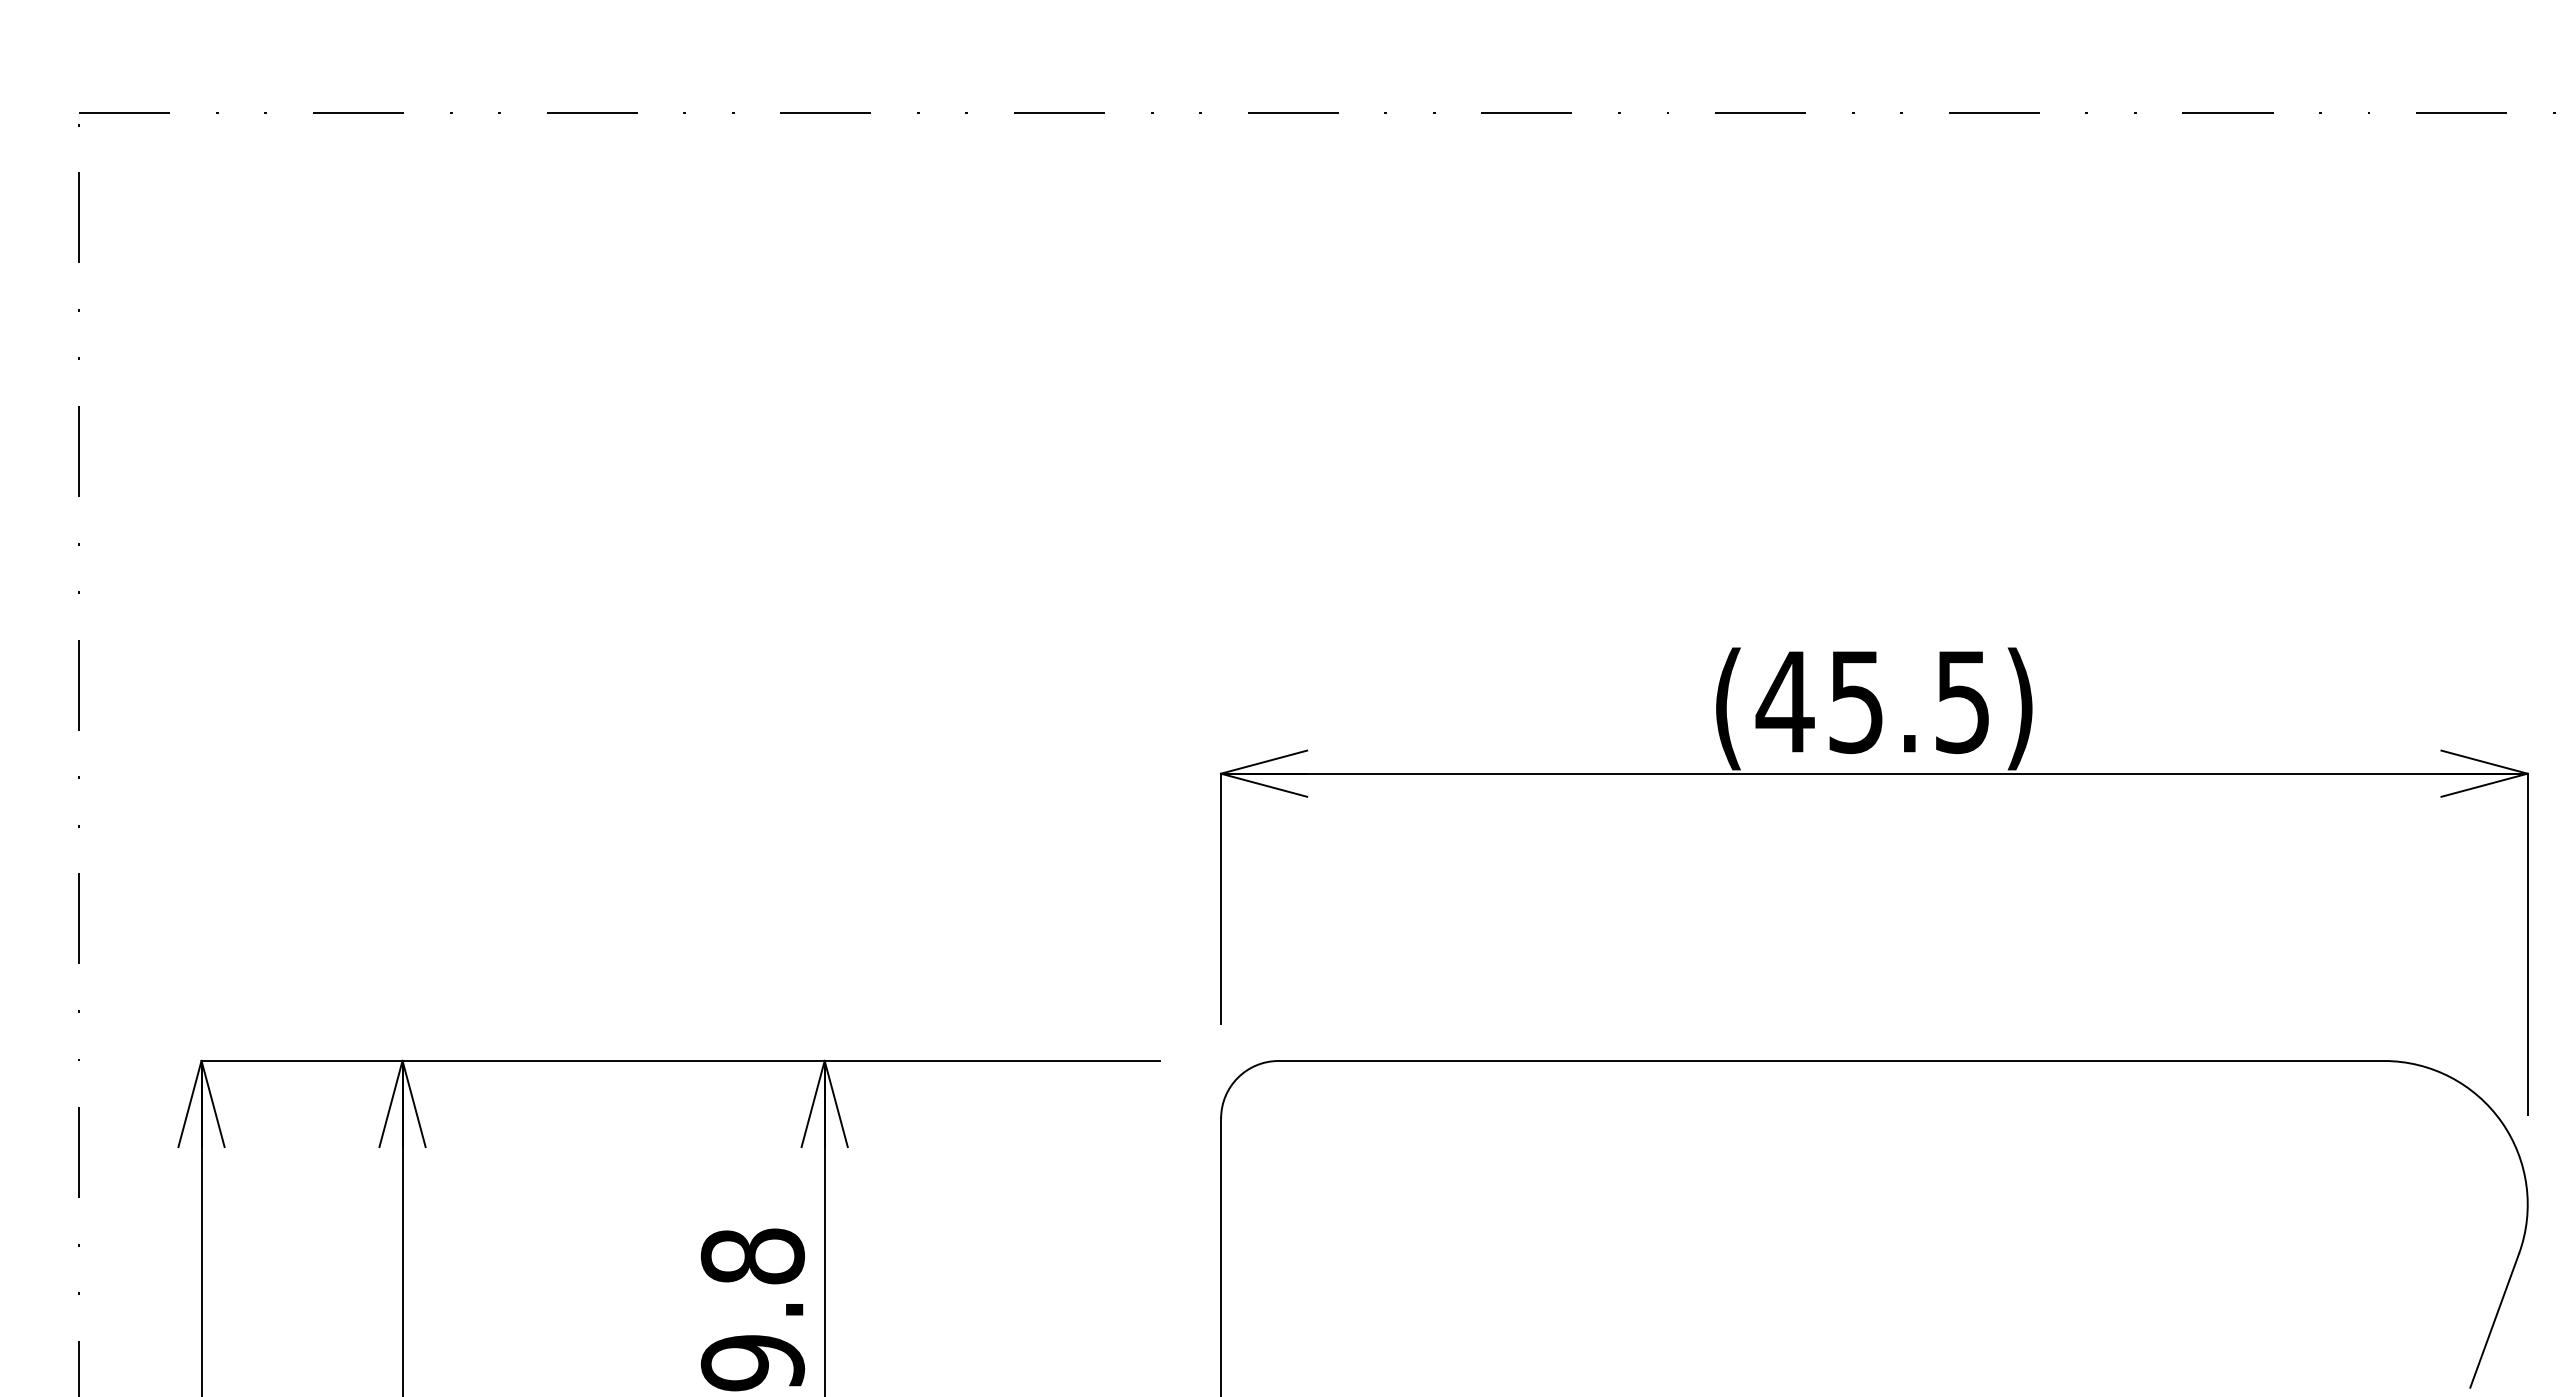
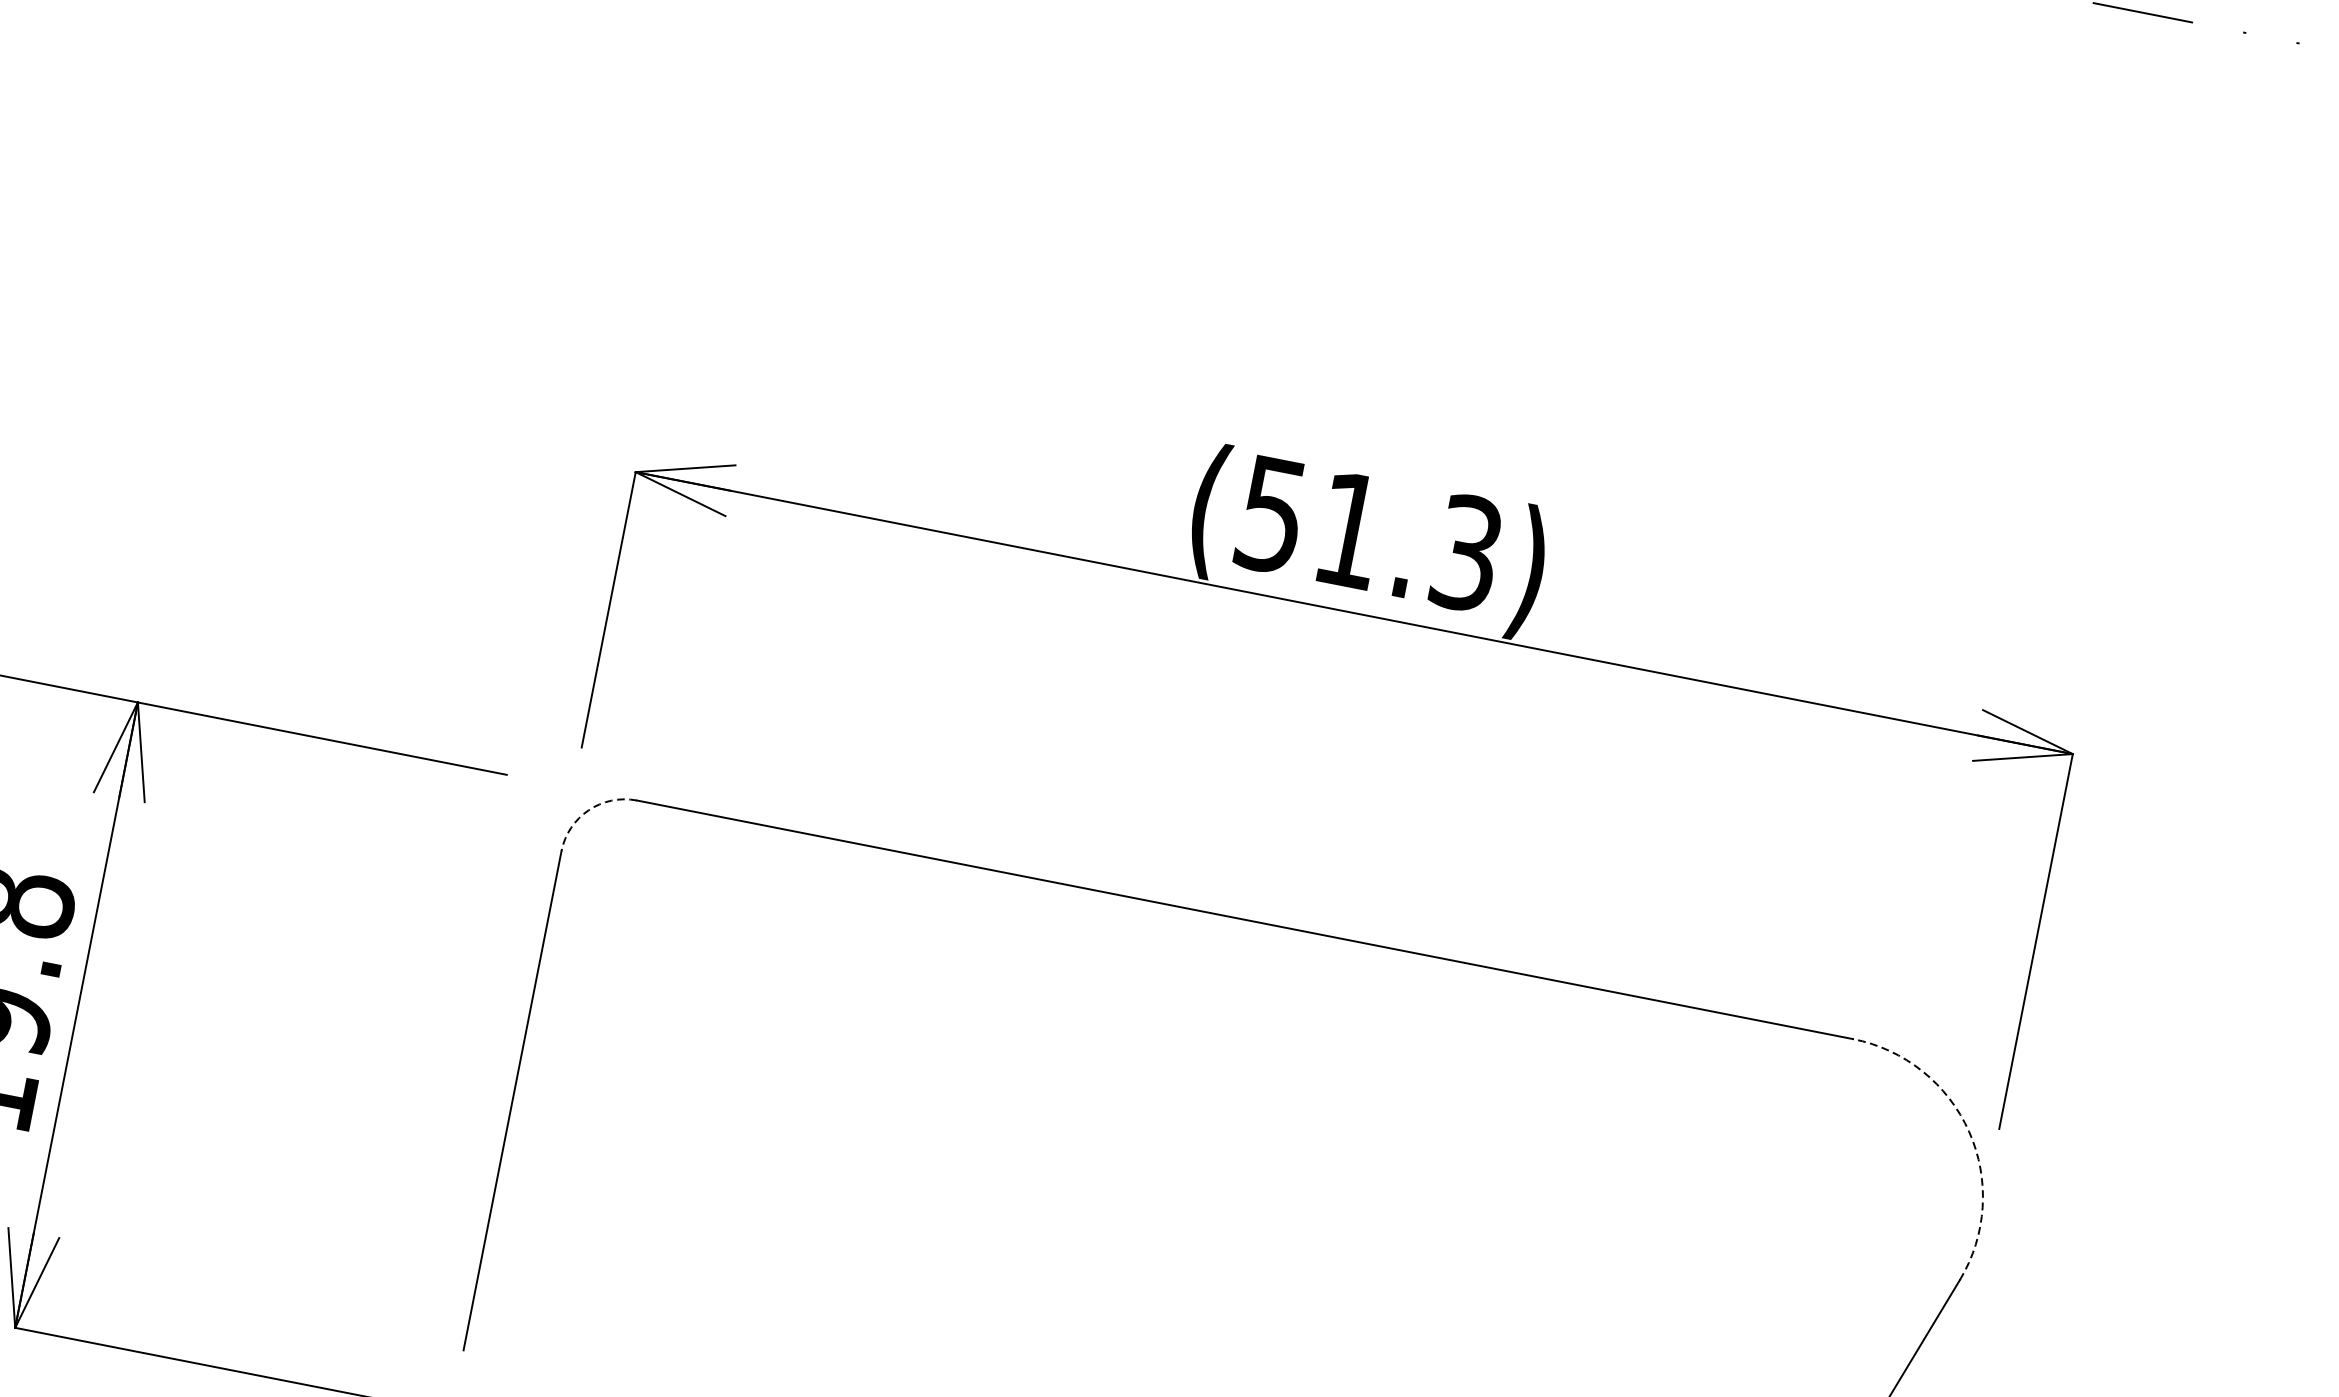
text: (1872, 701) -> (1367, 533), (45.5) -> (51.3)
arc: (1237, 1077) -> (588, 809), solid -> dashed
arc: (2501, 1122) -> (1968, 1132), solid -> dashed

